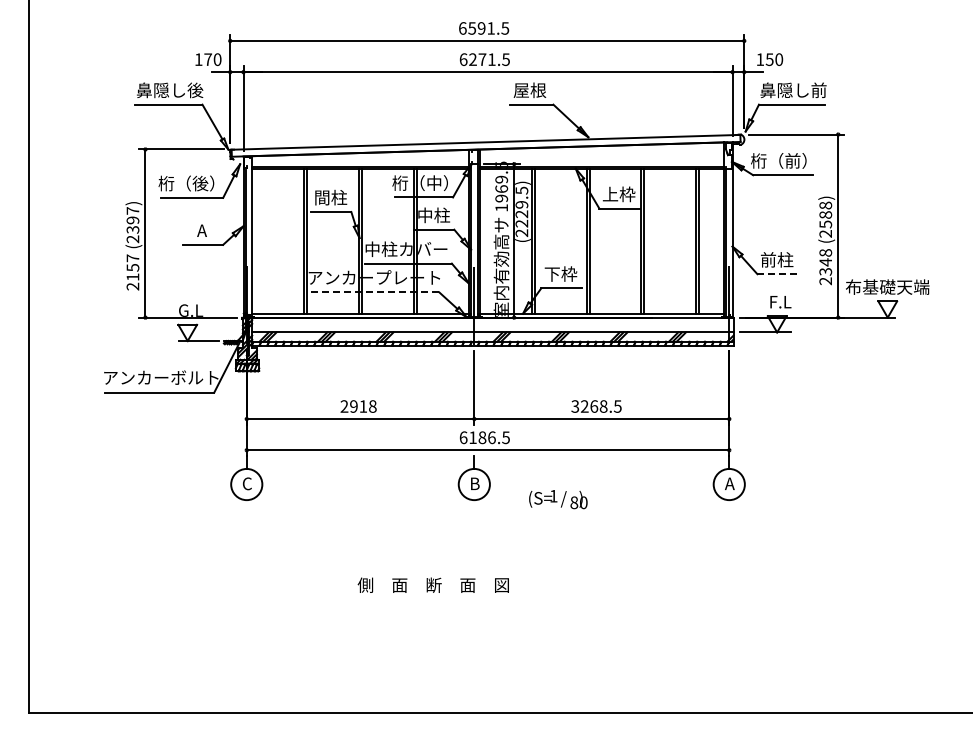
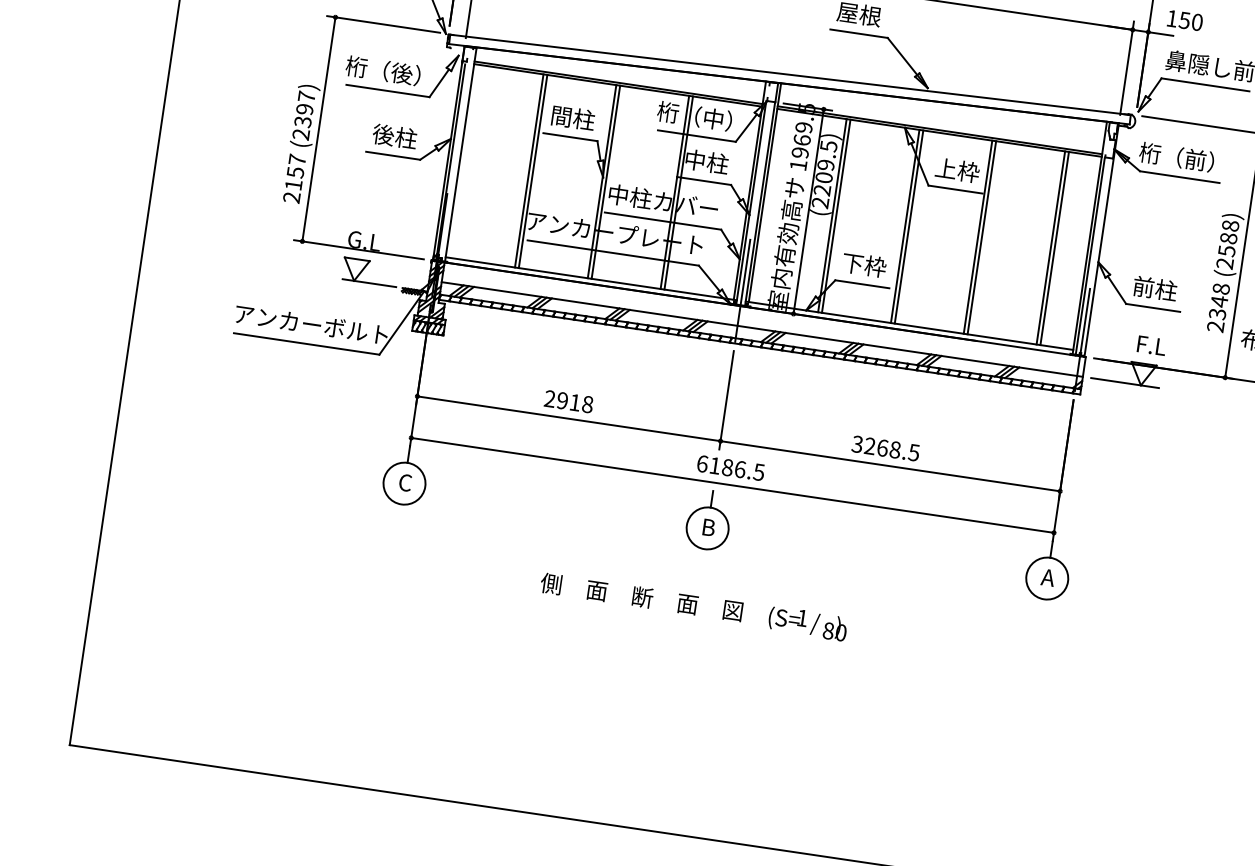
text: (521, 214) -> (823, 177), (2229.5) -> (2209.5)
text: (201, 230) -> (394, 136), A -> 後柱
line: (778, 274) -> (1154, 308), dashed -> solid
line: (375, 292) -> (613, 253), dashed -> solid
text: (558, 499) -> (808, 623), moved
text: (432, 584) -> (640, 596), moved

